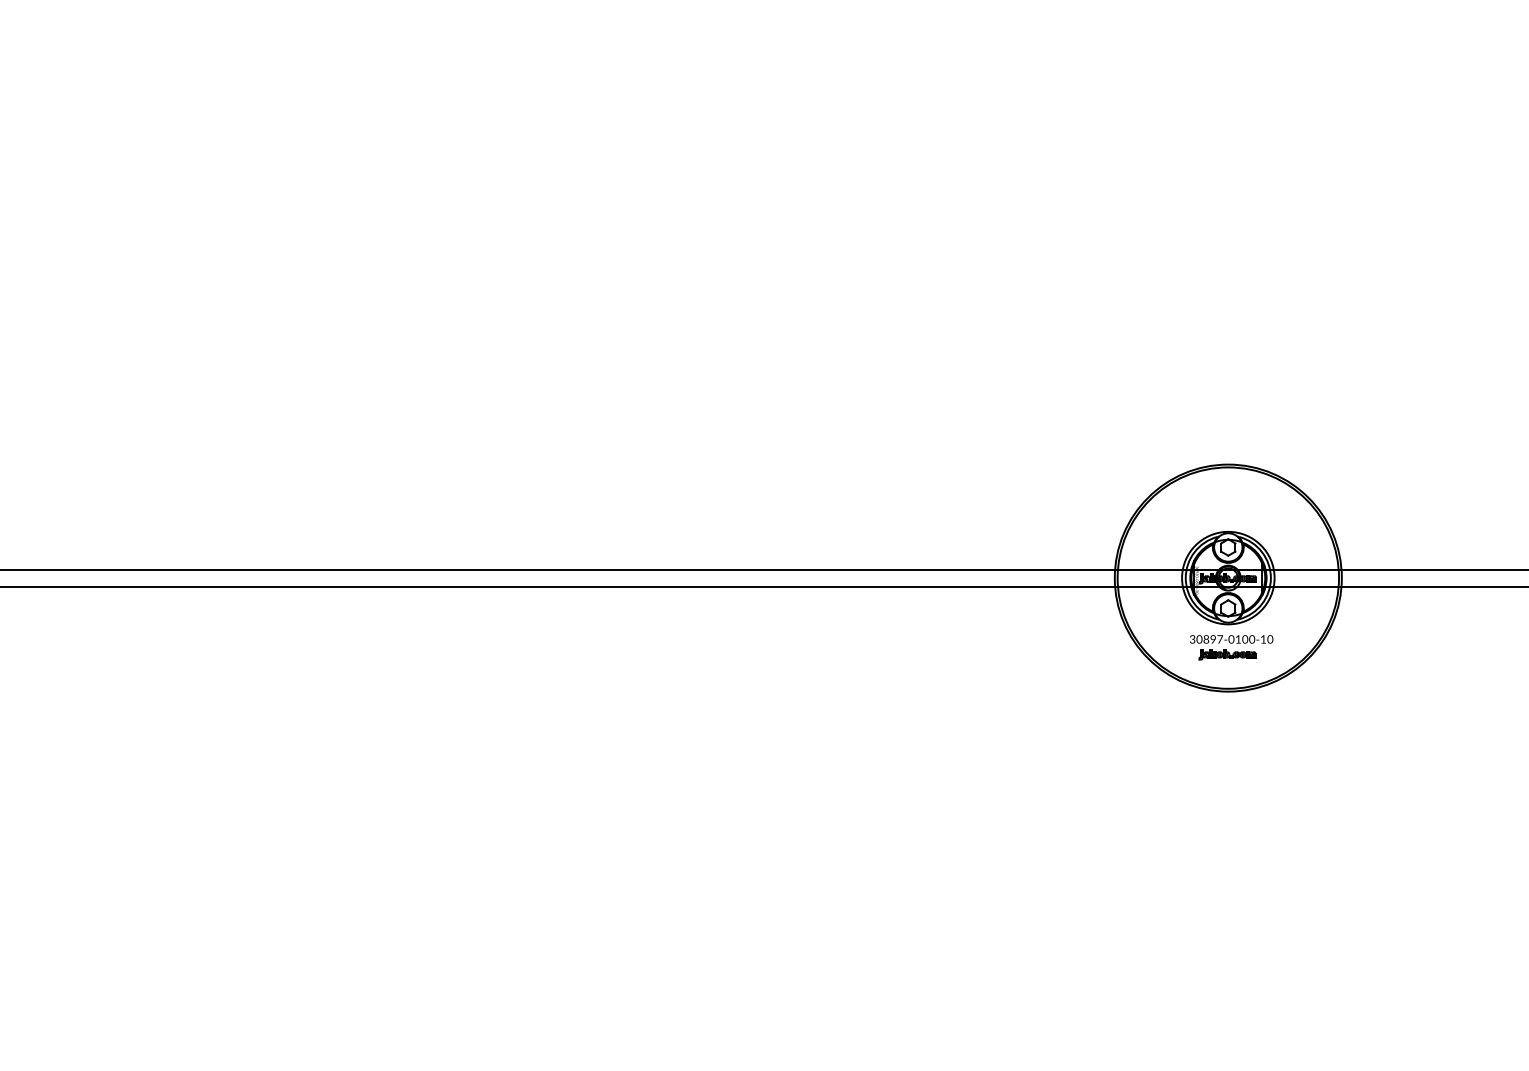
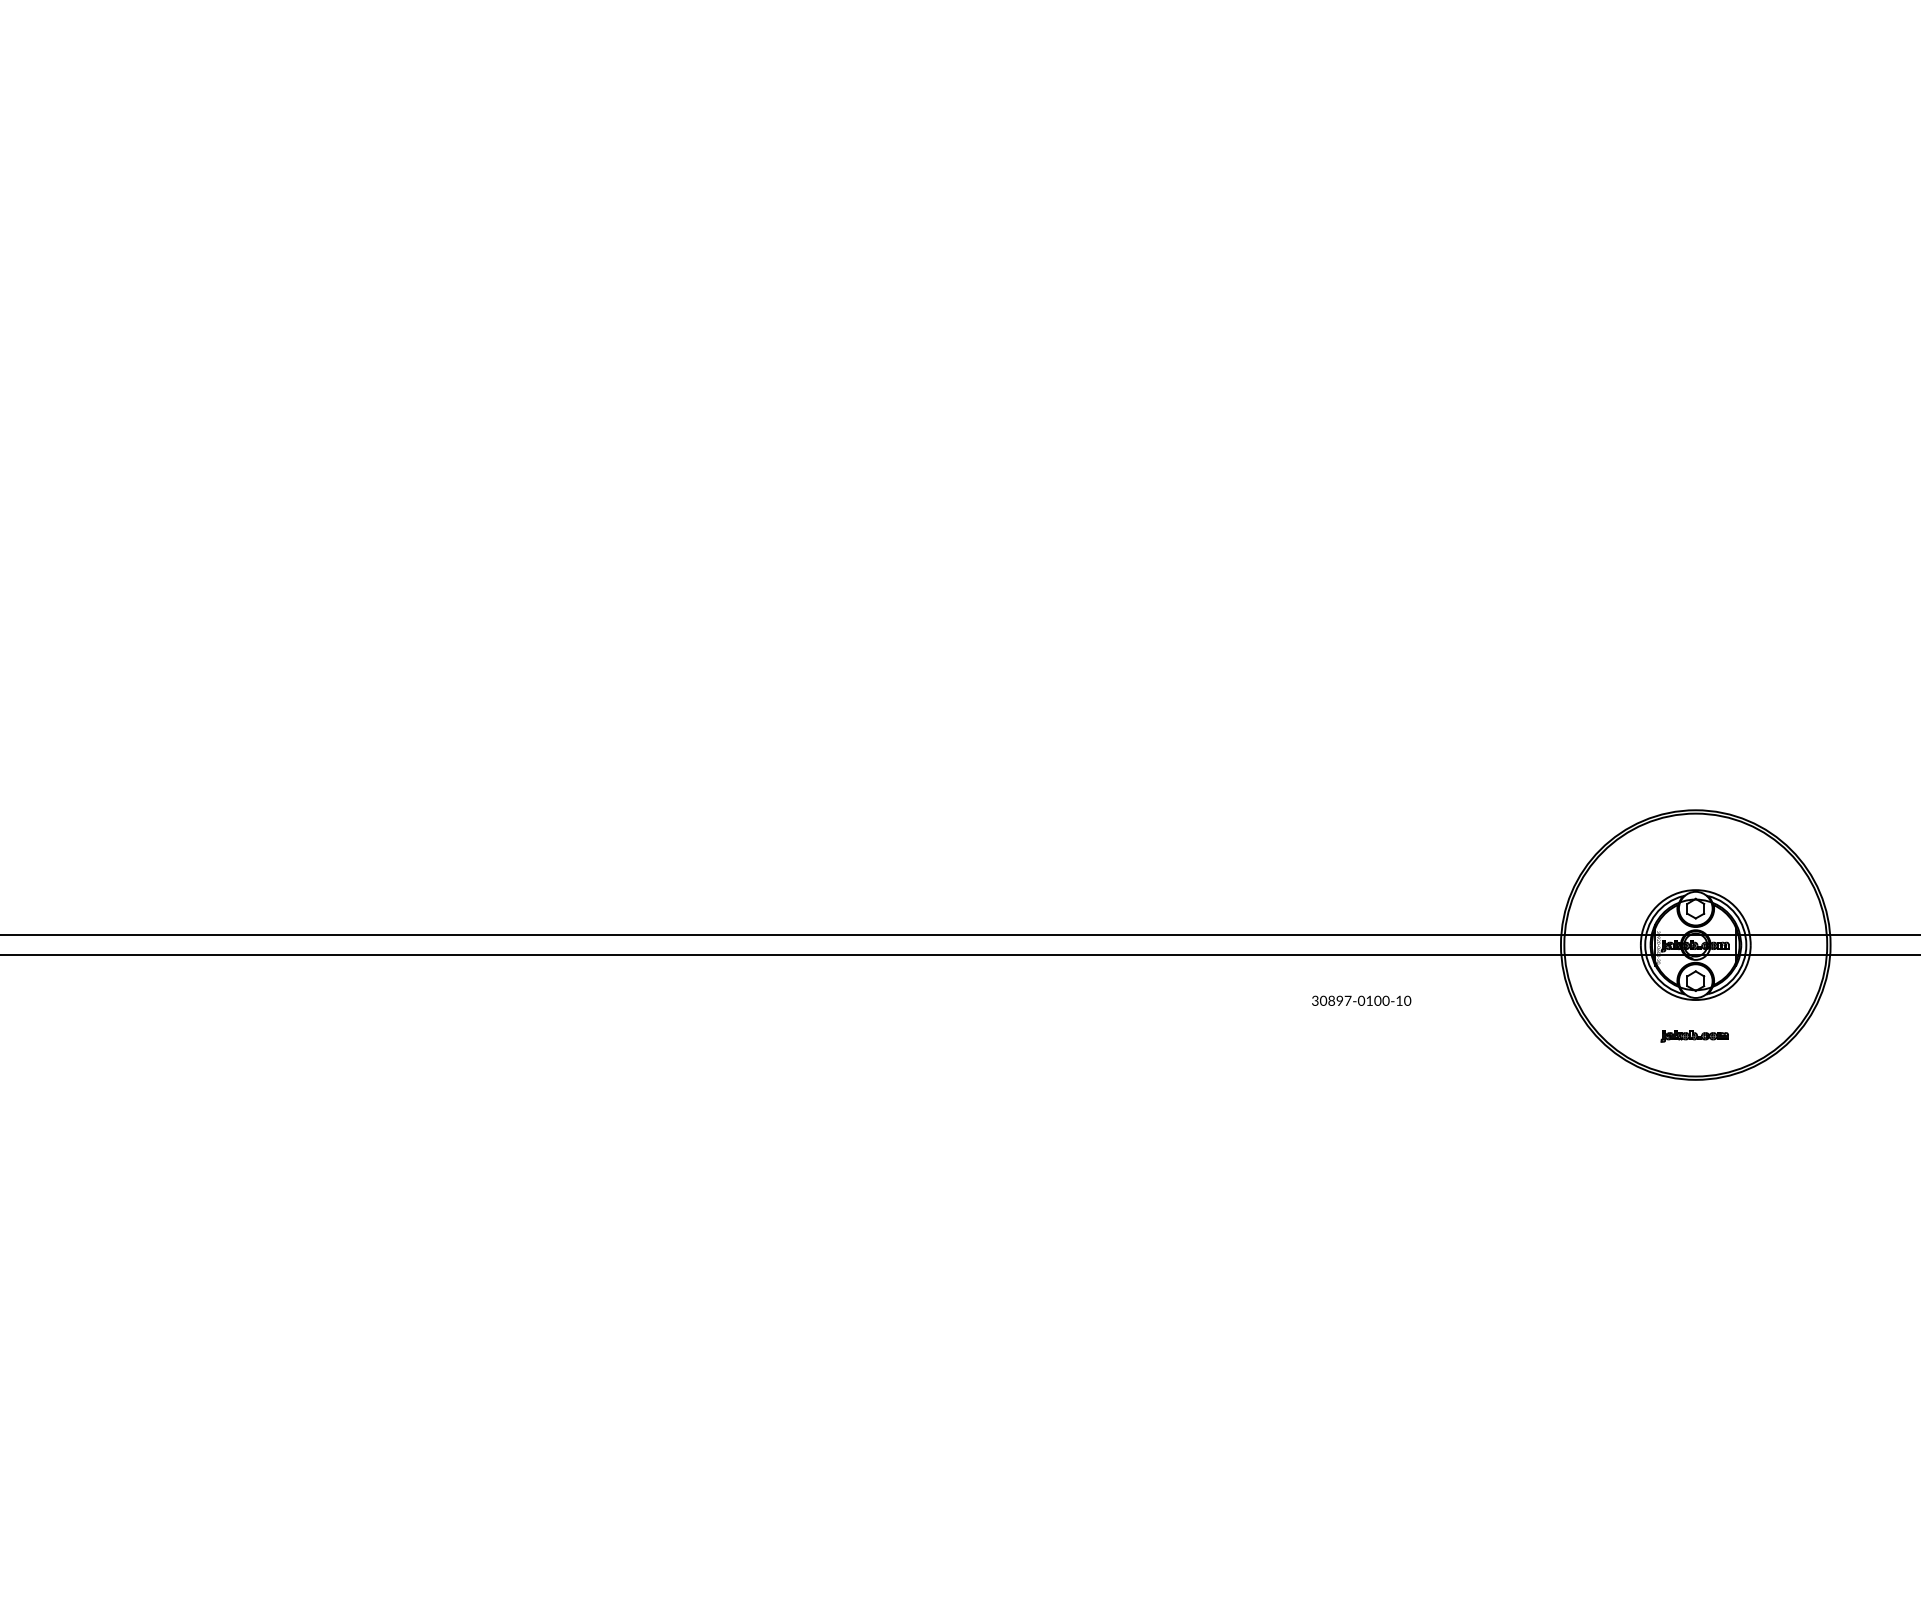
text: (1231, 639) -> (1361, 1000), moved

